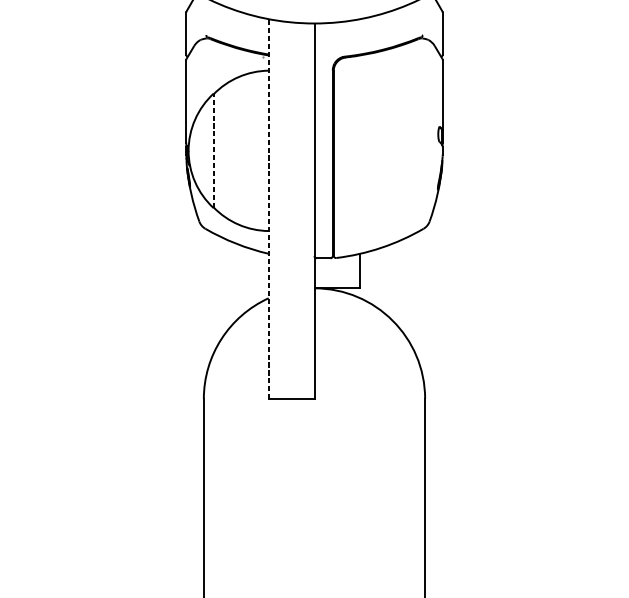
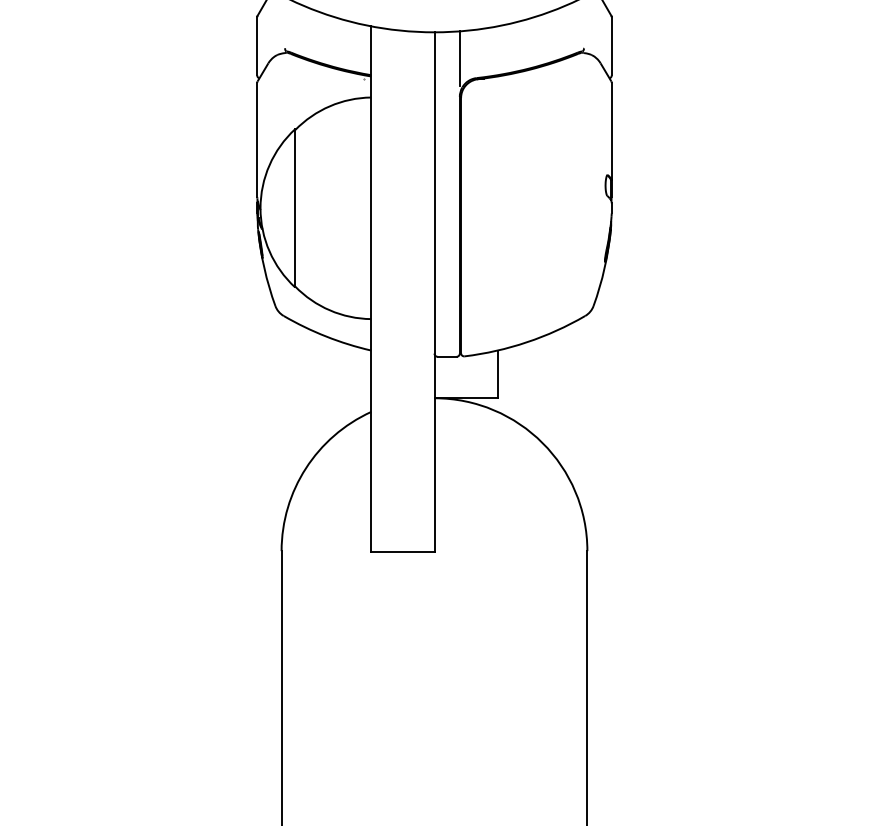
line: (332, 42) -> (459, 58), added
line: (213, 150) -> (295, 207), dashed -> solid
line: (268, 209) -> (371, 289), dashed -> solid

